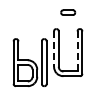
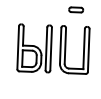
line: (54, 49) -> (61, 46), dashed -> solid
line: (77, 51) -> (83, 49), dashed -> solid
part: (29, 62) -> (33, 48), moved

